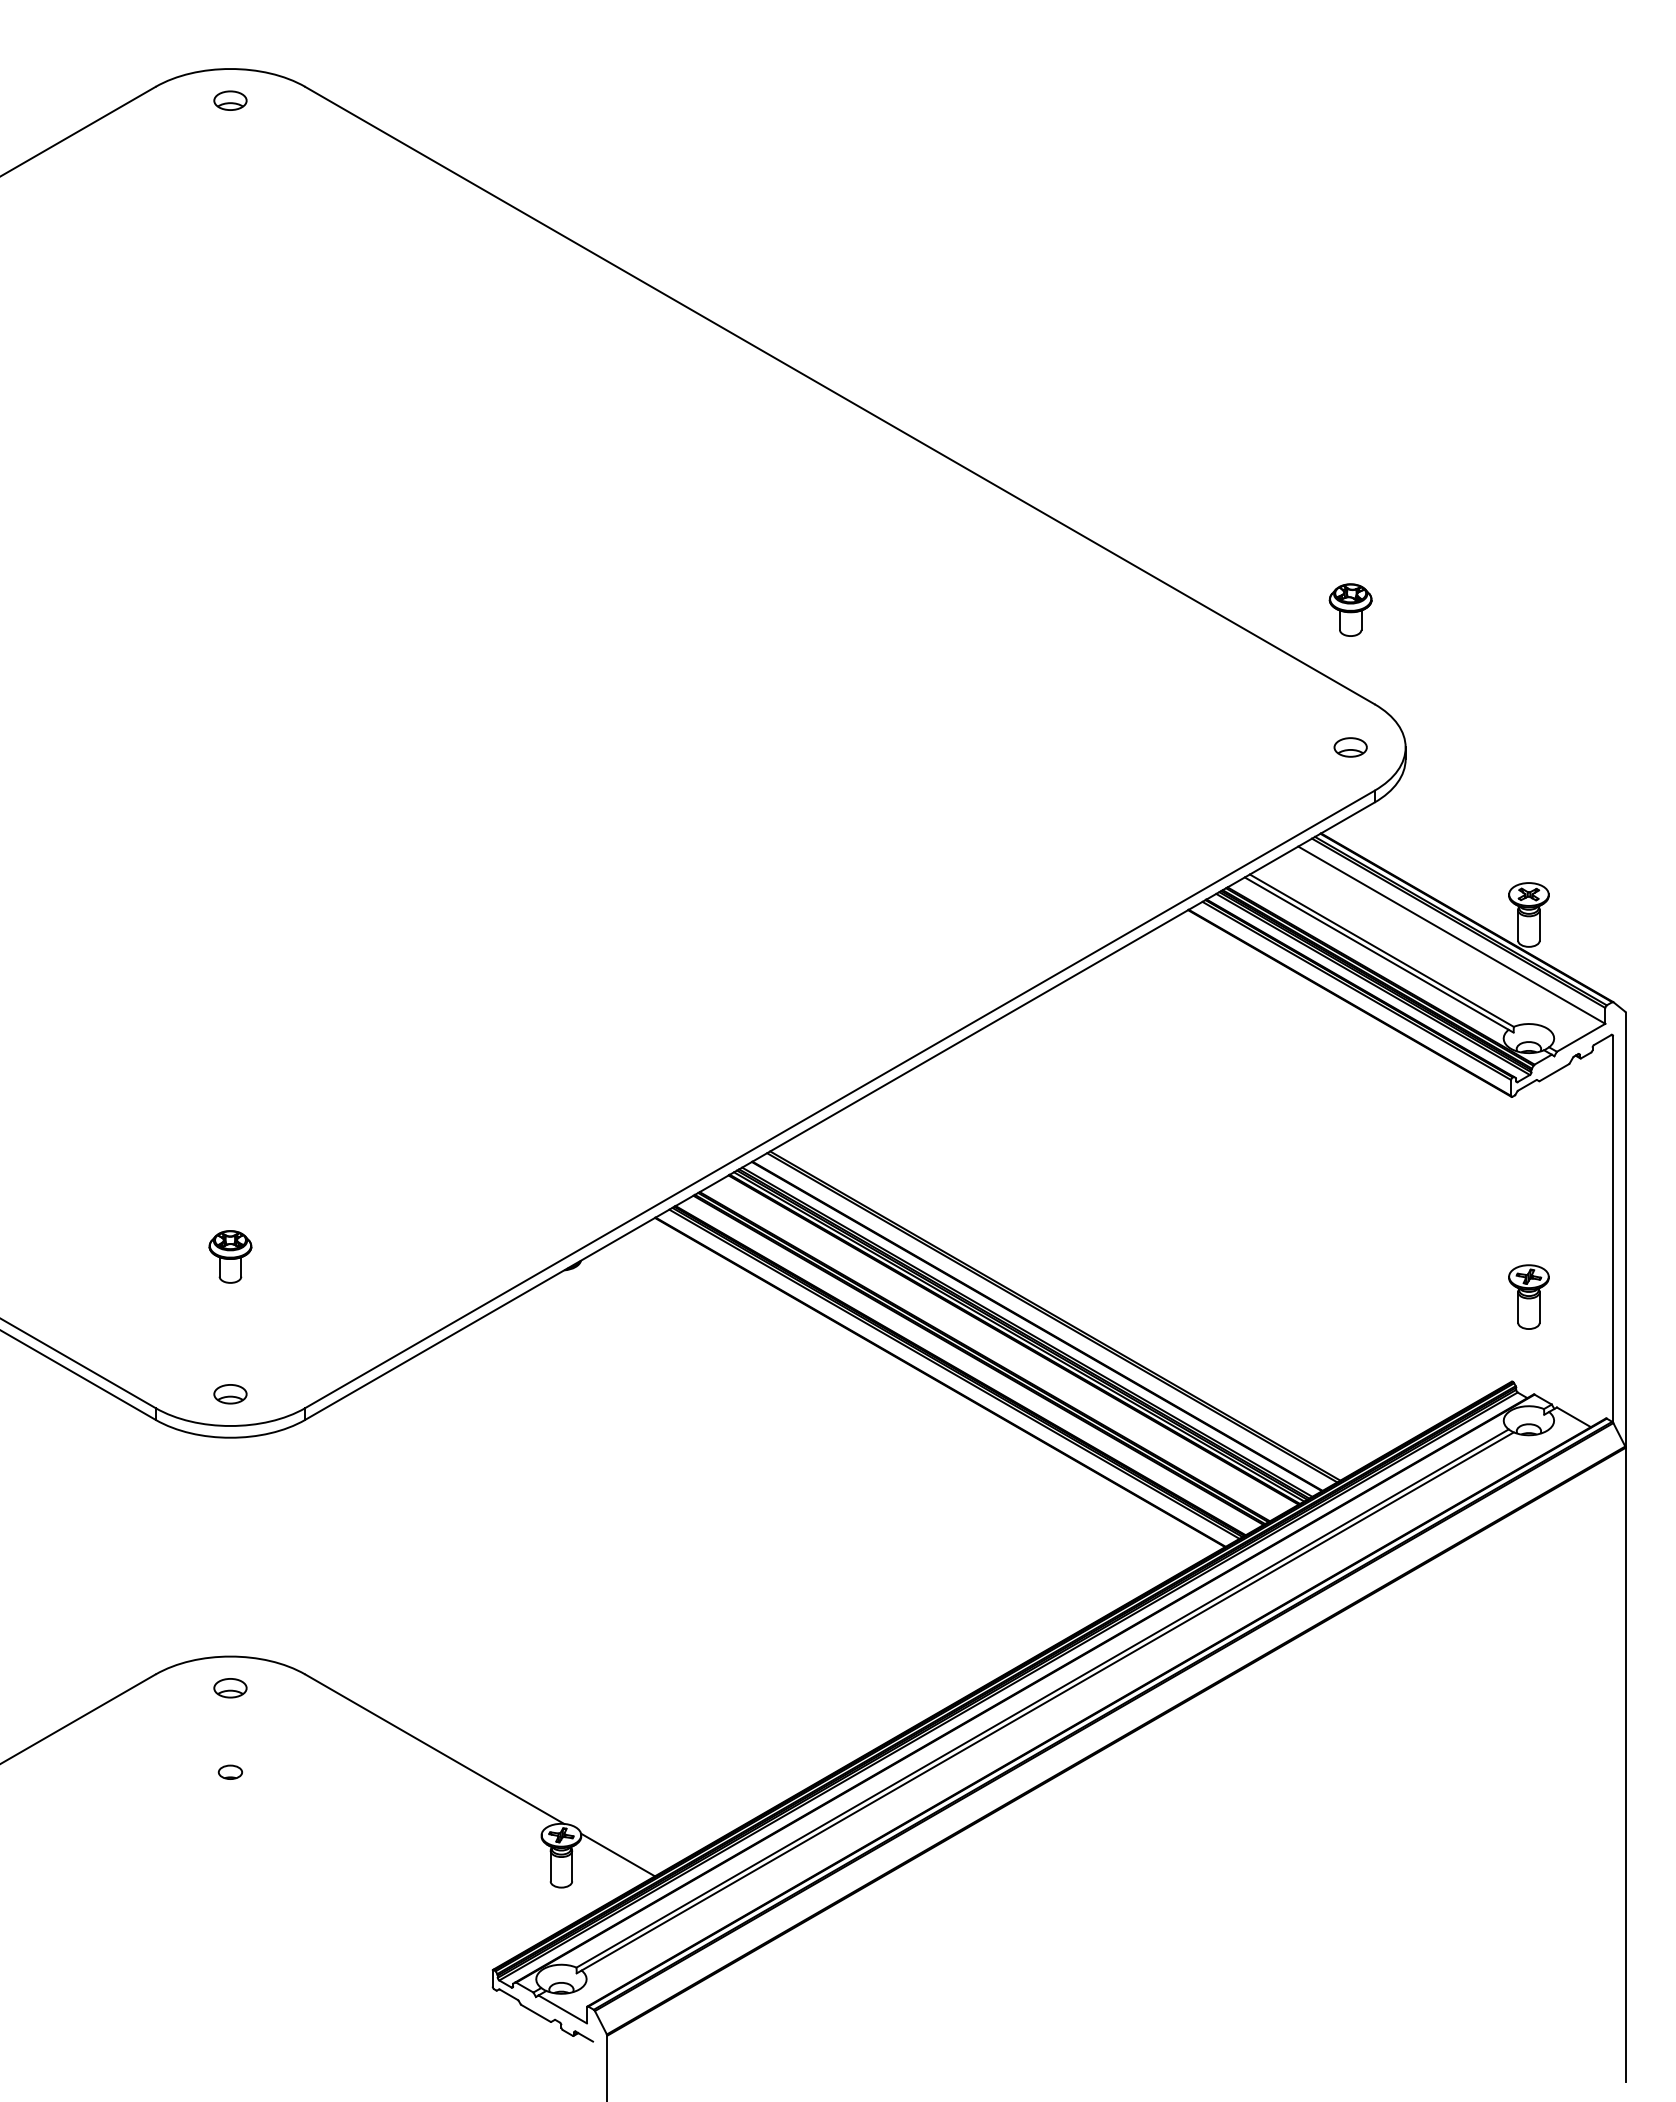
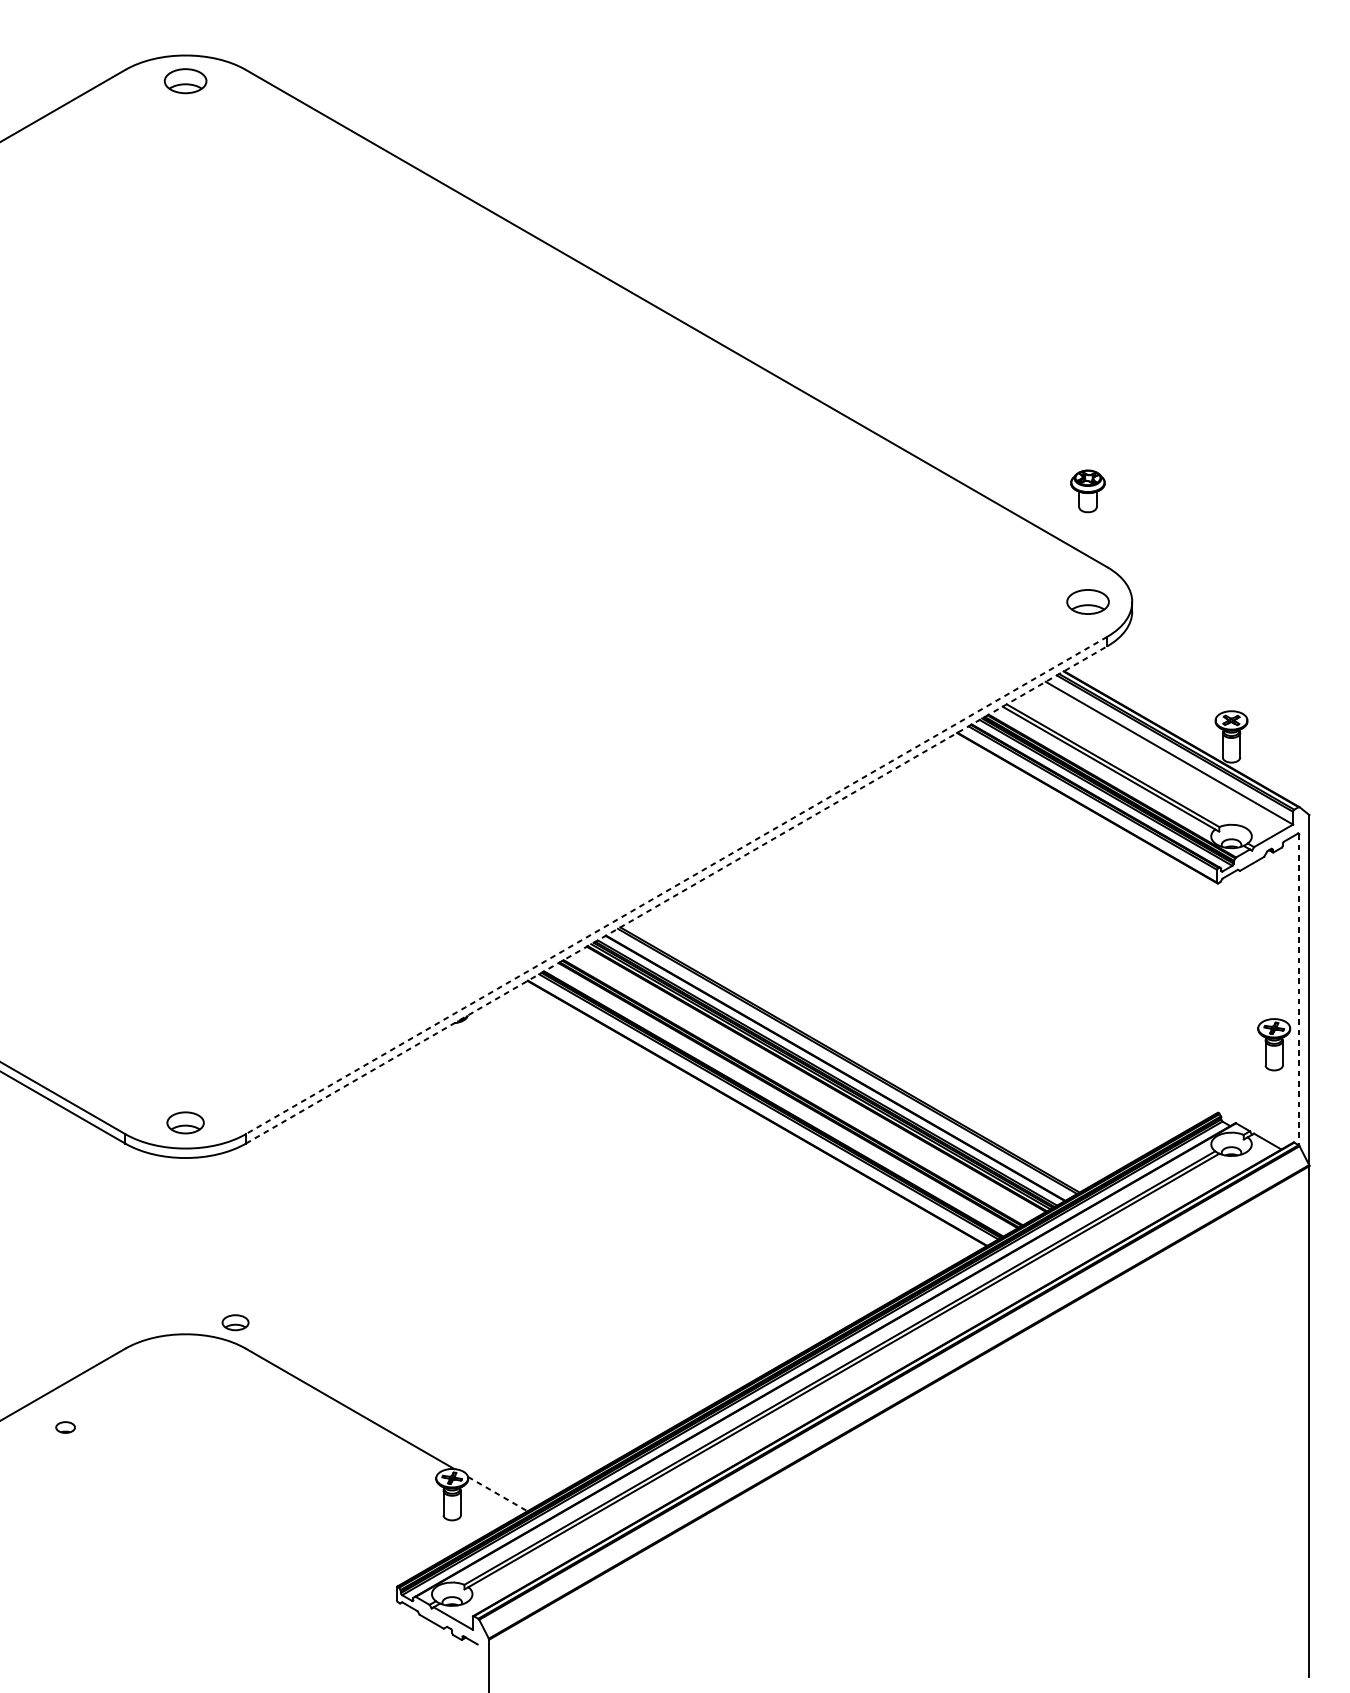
part: (230, 100) -> (185, 80), size x1.6
part: (1350, 747) -> (1087, 602), size x1.6
line: (839, 1099) -> (676, 885), solid -> dashed
line: (840, 1110) -> (677, 894), solid -> dashed
line: (1612, 1229) -> (1298, 990), solid -> dashed
part: (230, 1256) -> (185, 1012), removed
part: (1528, 1296) -> (1273, 1044), moved
part: (230, 1394) -> (185, 1123), size x1.4
part: (230, 1688) -> (235, 1322), moved
part: (229, 1771) -> (64, 1426), moved
line: (618, 1854) -> (498, 1493), solid -> dashed

